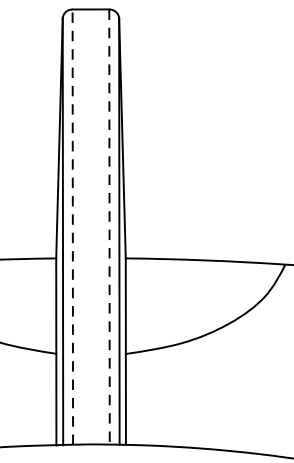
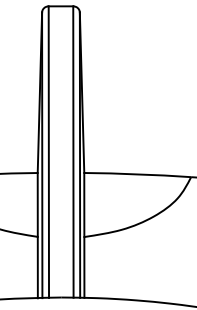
line: (72, 227) -> (48, 152), dashed -> solid
line: (109, 227) -> (73, 152), dashed -> solid

